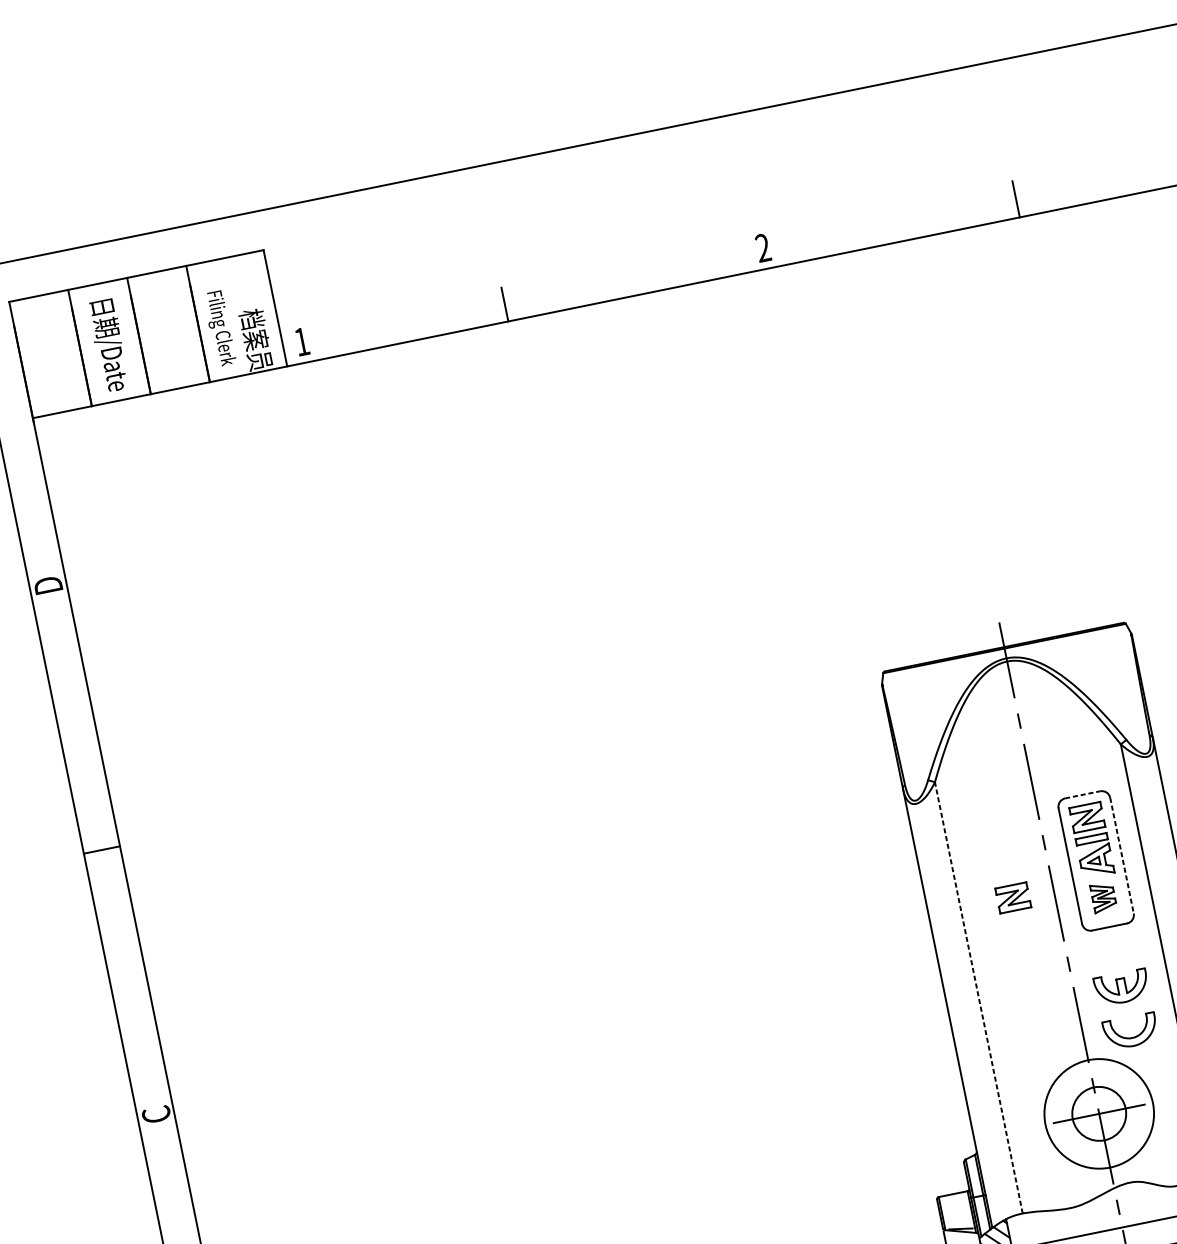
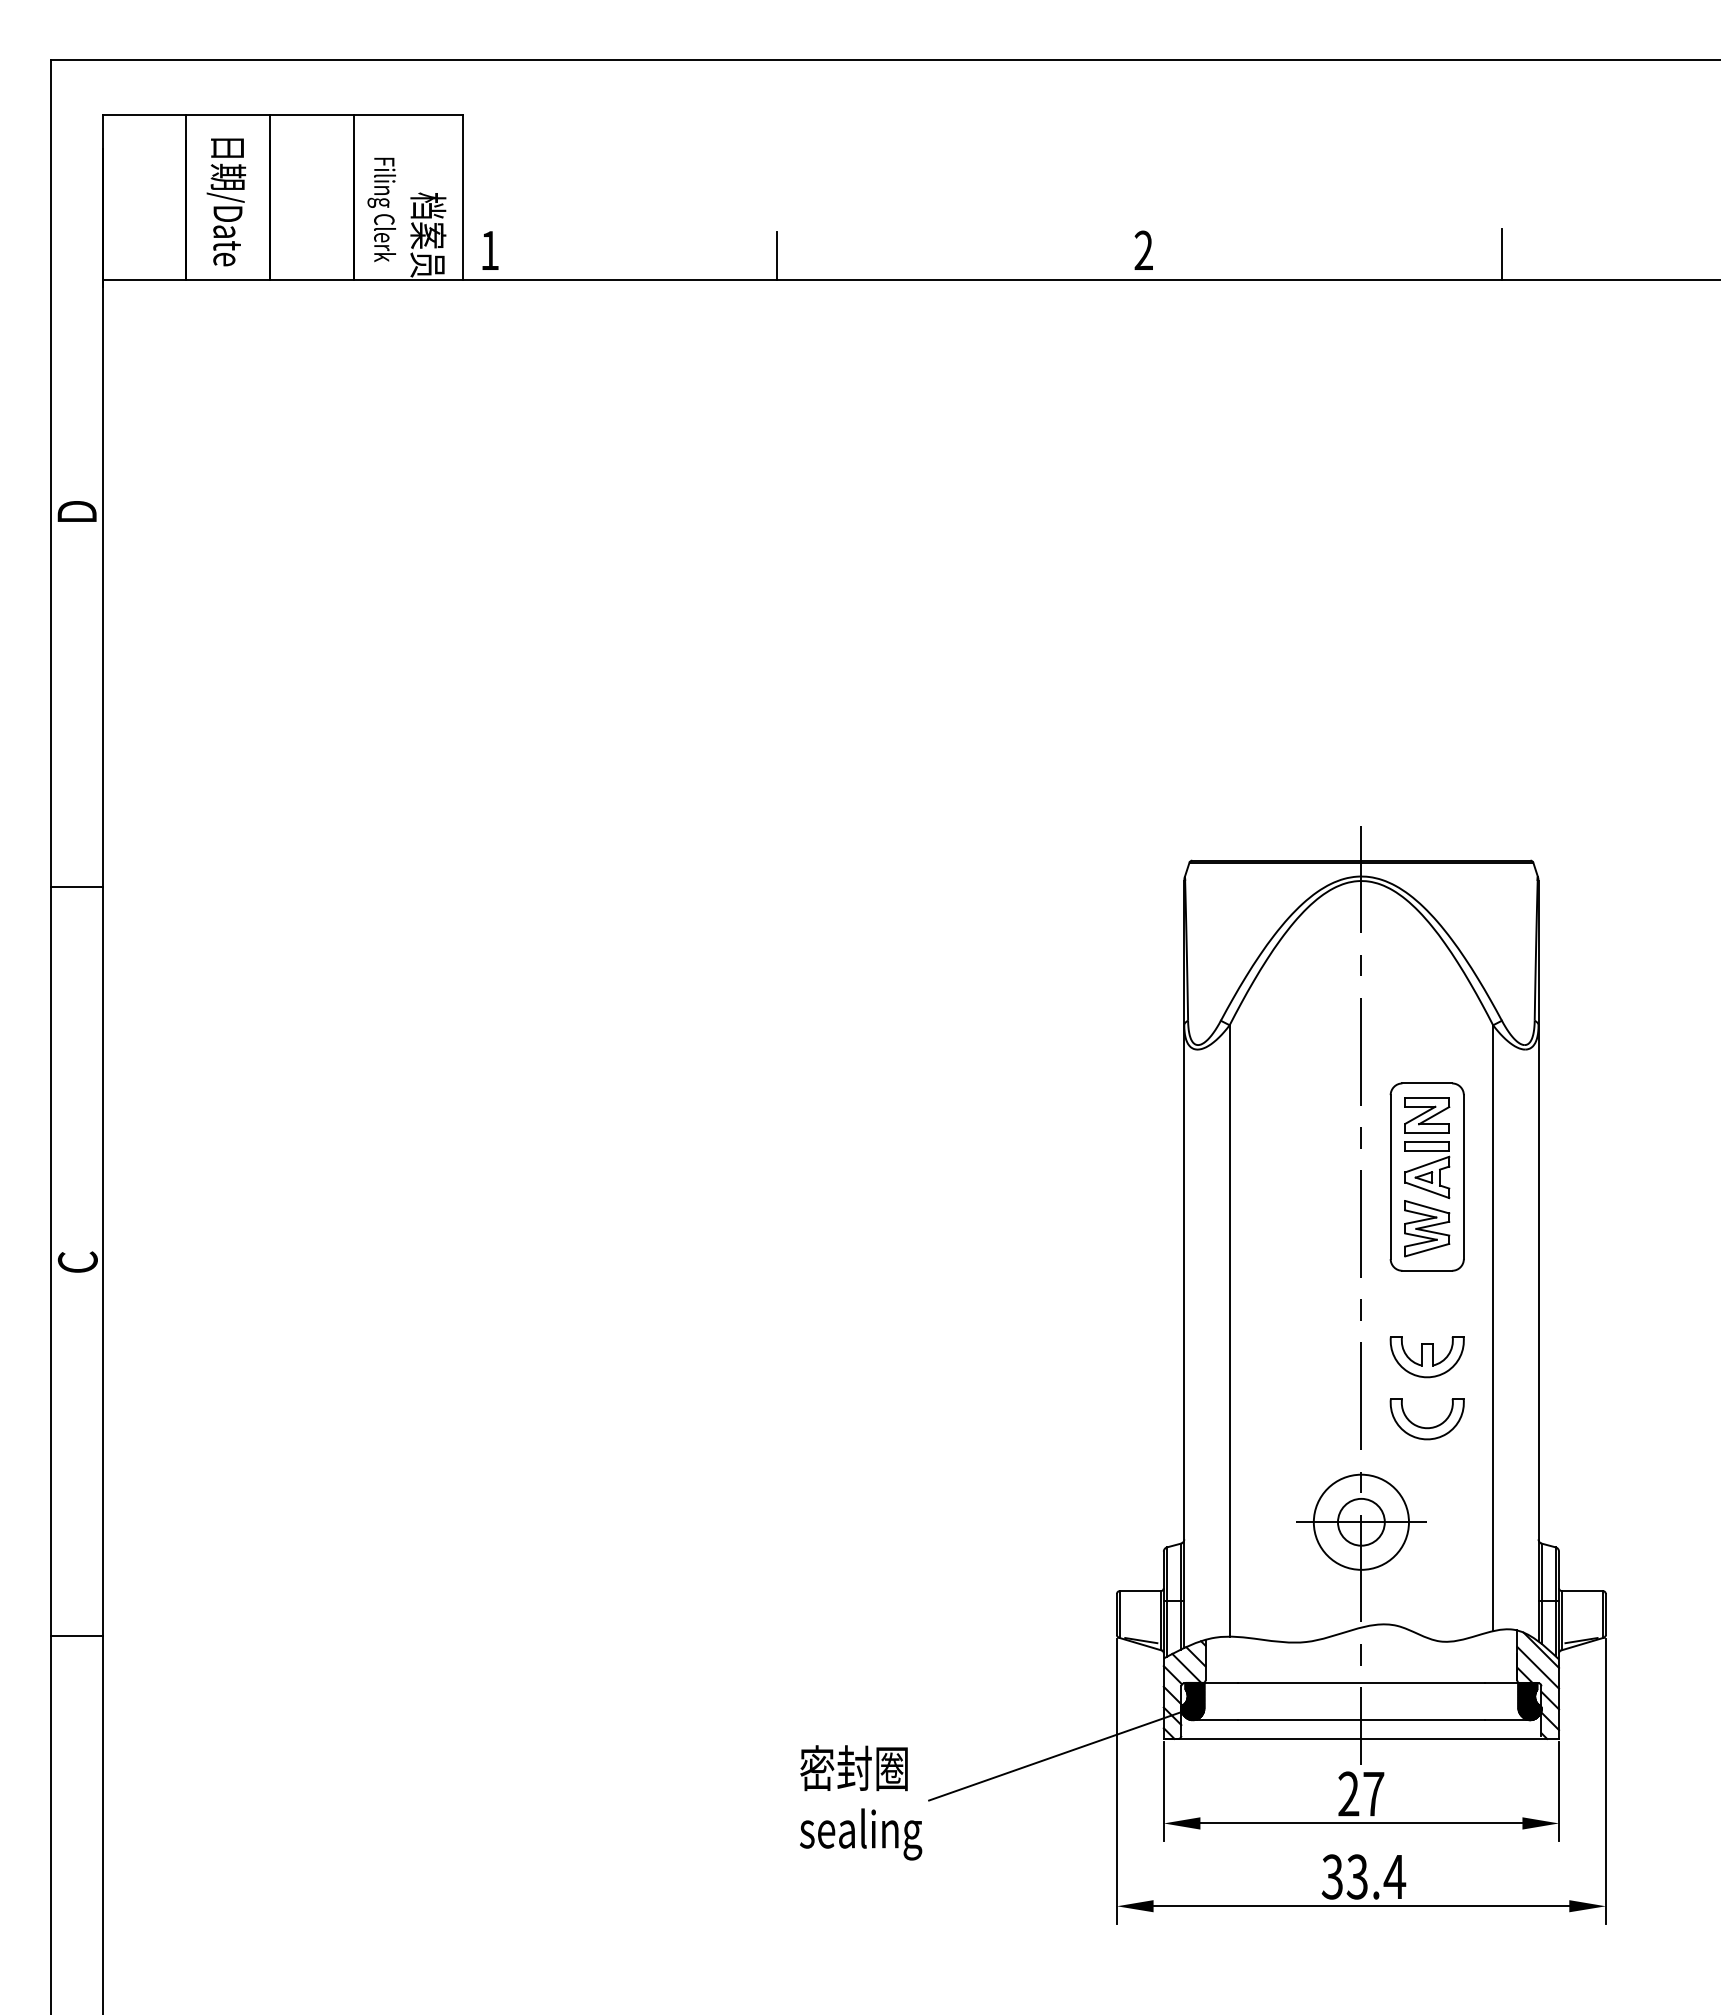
line: (1082, 794) -> (1427, 1083), dashed -> solid
line: (1121, 856) -> (1463, 1177), dashed -> solid
part: (1013, 897) -> (1304, 1204), removed
part: (1103, 897) -> (1427, 1228), size x1.43
line: (978, 997) -> (1229, 1330), dashed -> solid
circle: (1098, 1113) -> (1360, 1521), size x0.62
circle: (1098, 1113) -> (1360, 1521), size x0.62

